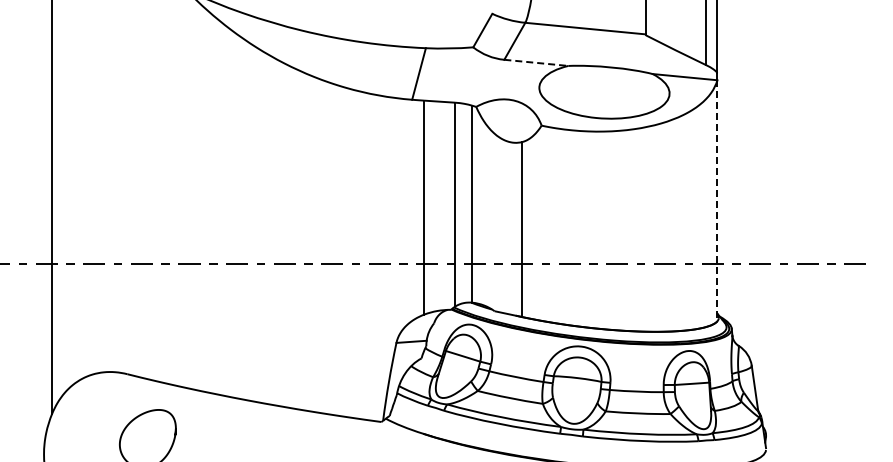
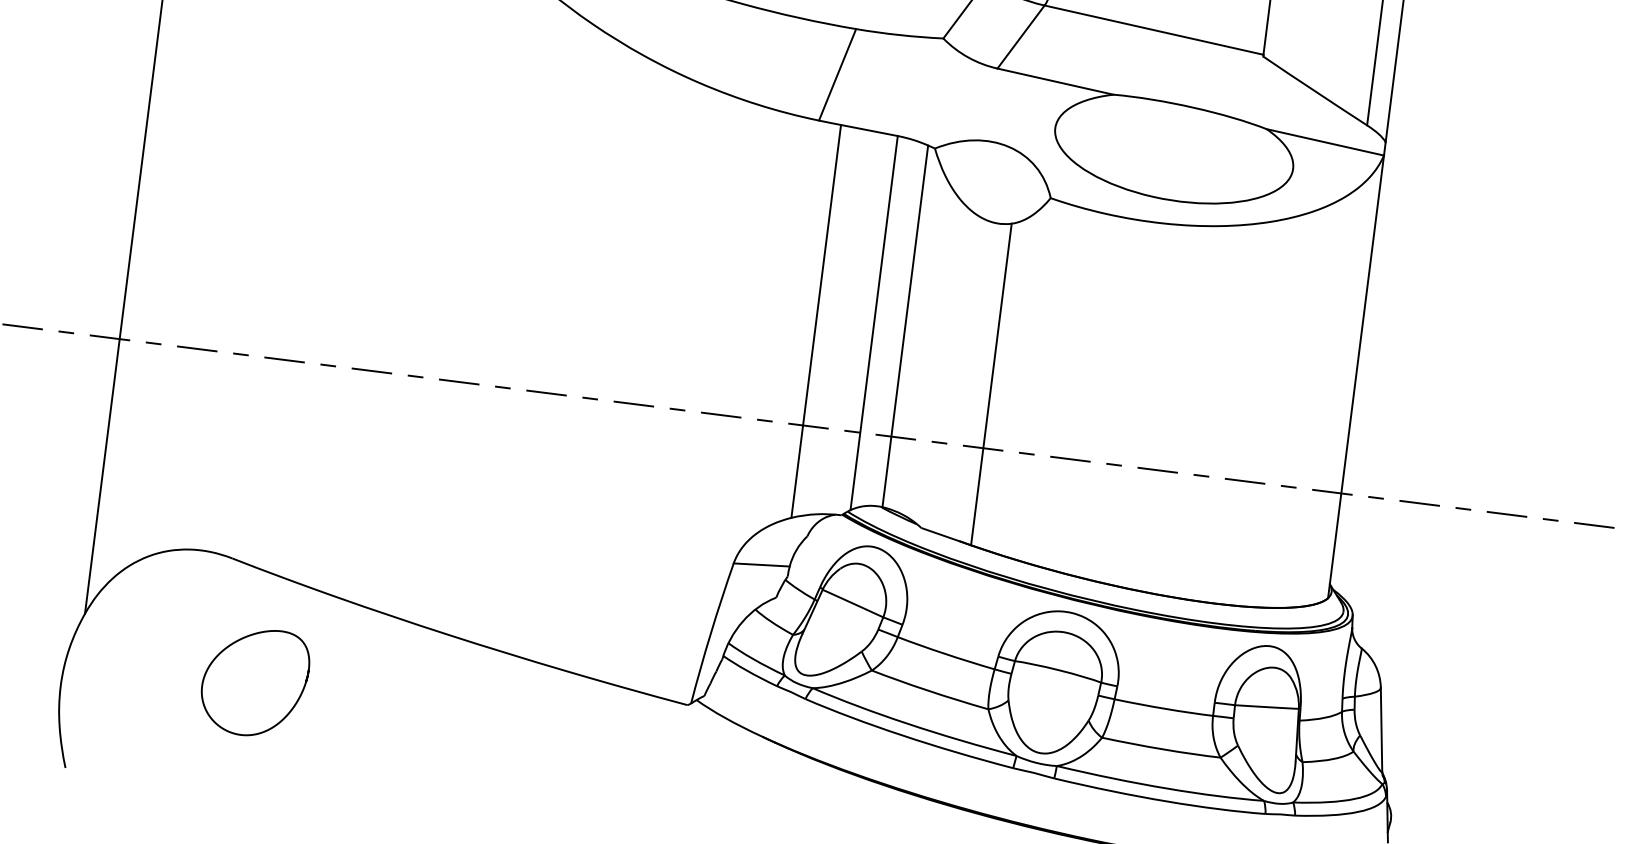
line: (536, 62) -> (1055, 80), dashed -> solid
line: (717, 200) -> (1356, 376), dashed -> solid

